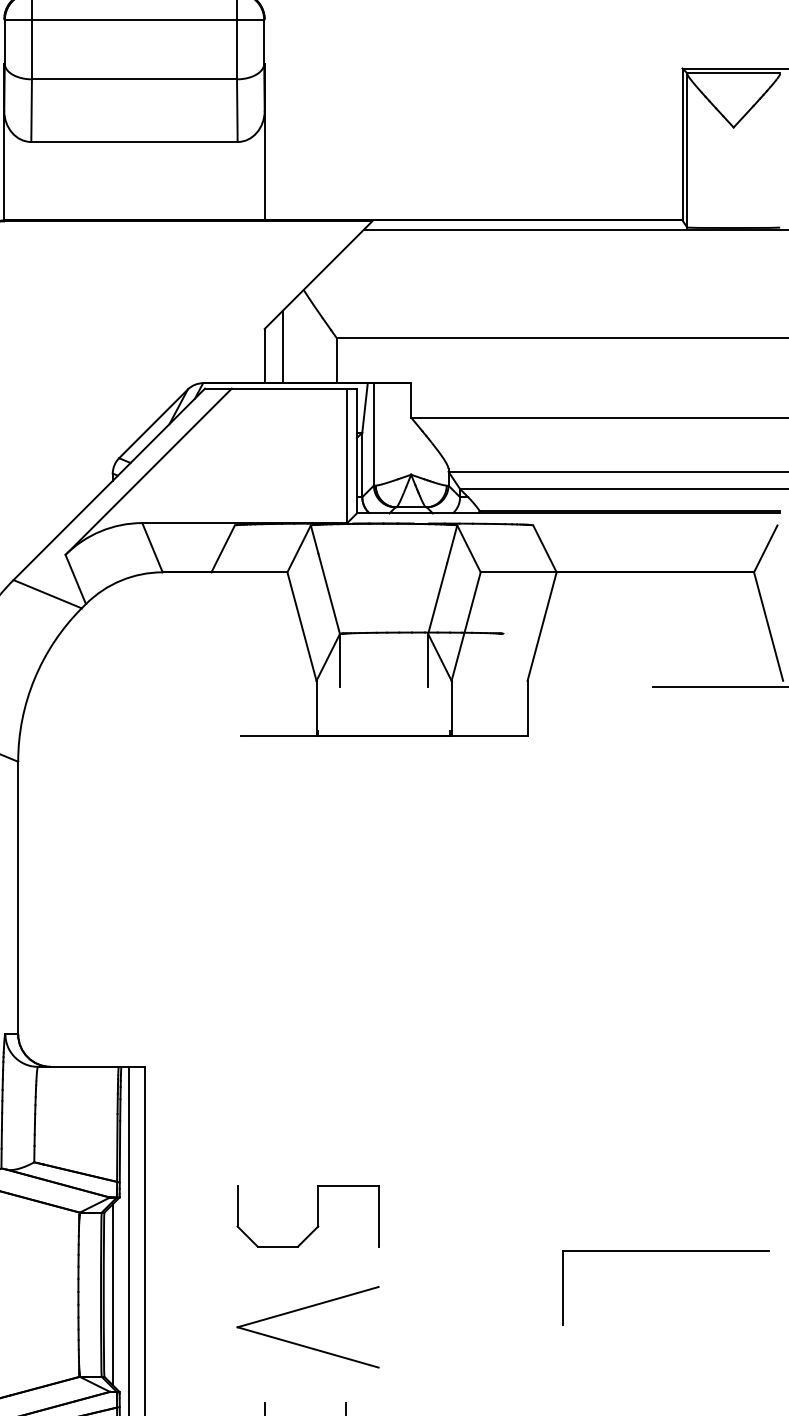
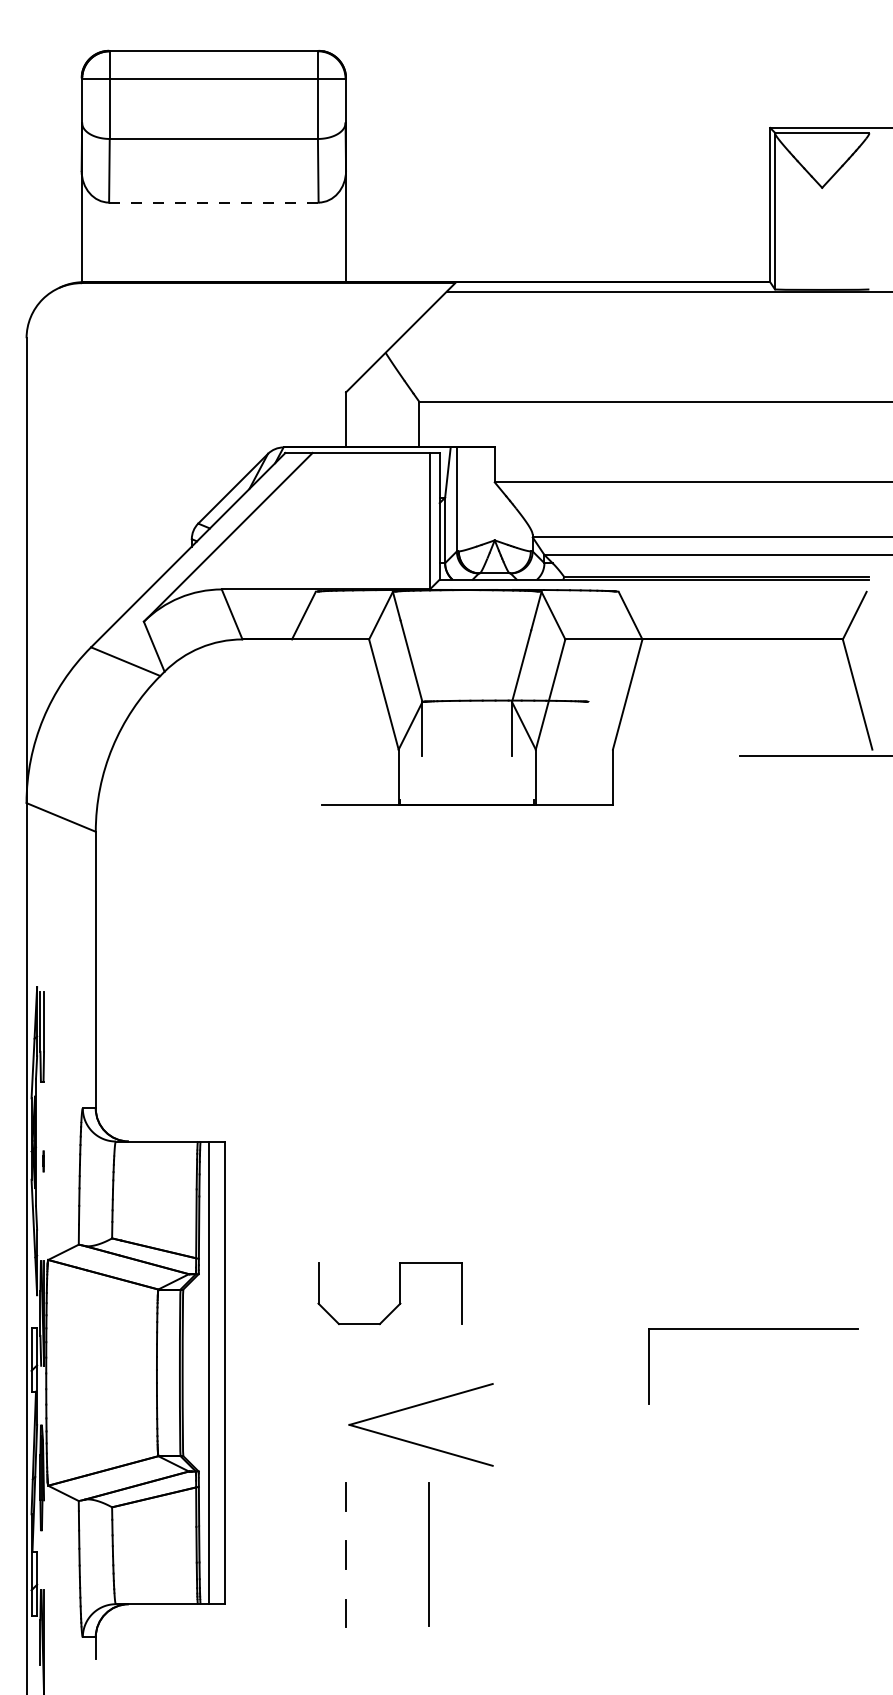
line: (134, 141) -> (213, 202), solid -> dashed
line: (282, 346) -> (364, 410), removed
line: (112, 1294) -> (191, 1372), removed
part: (301, 1310) -> (414, 1407), moved

